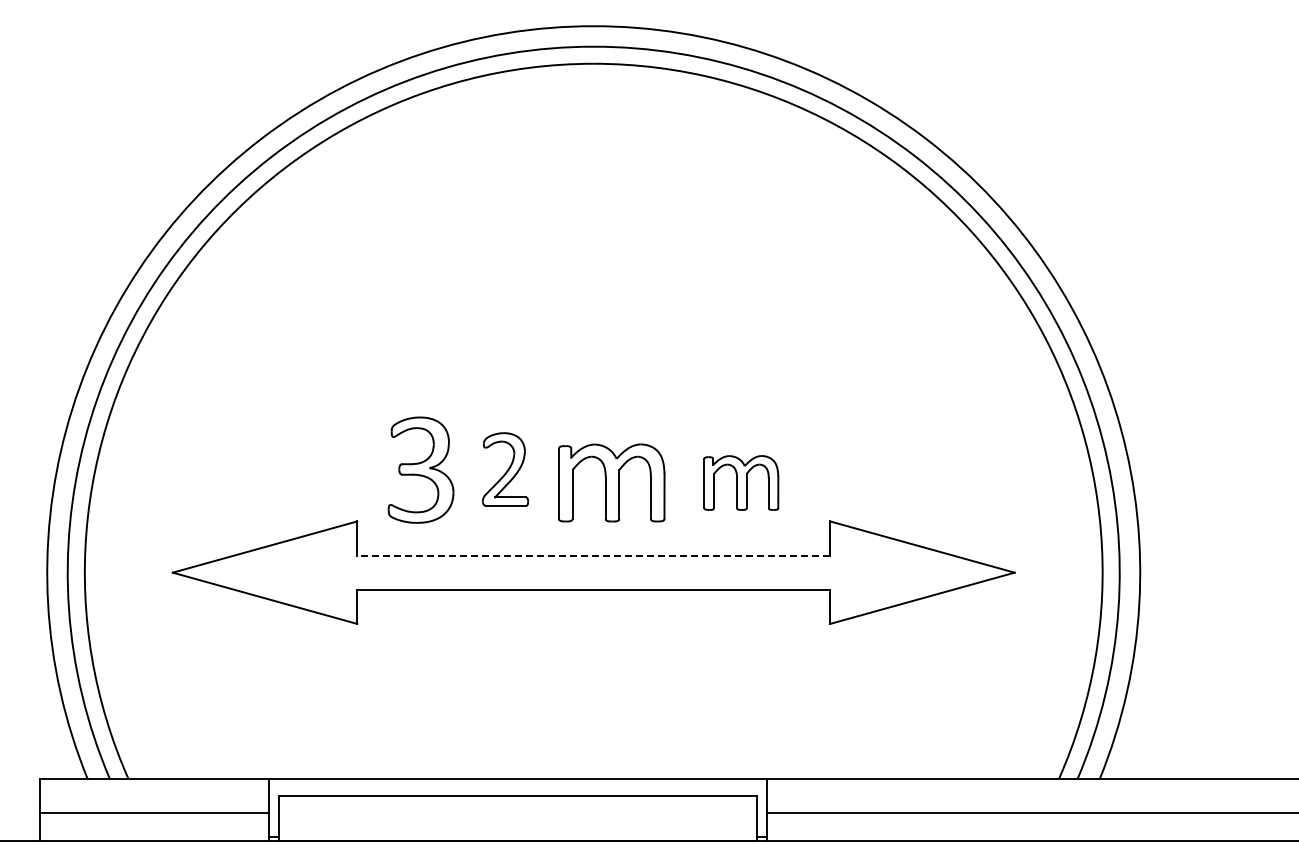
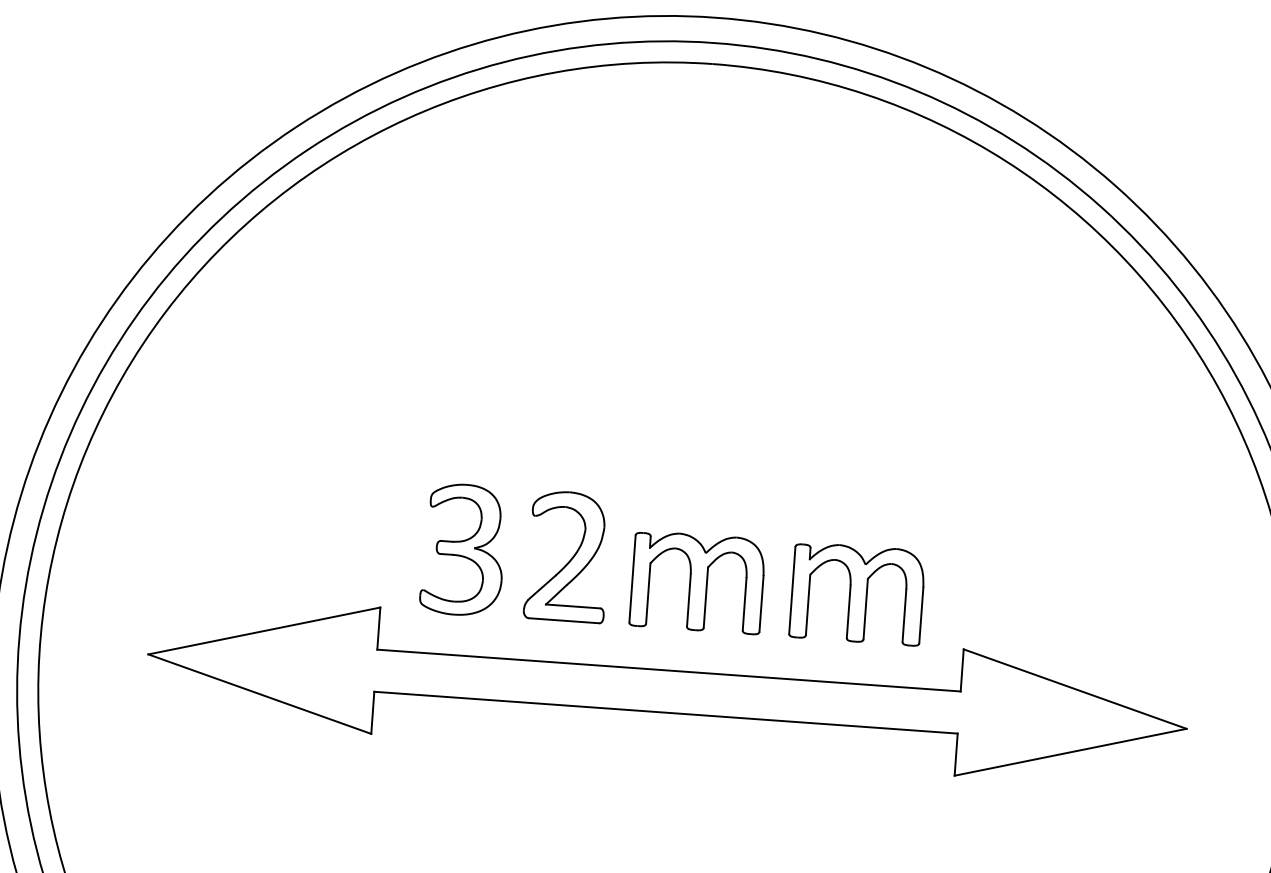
part: (505, 469) -> (567, 556), size x1.43
part: (741, 482) -> (857, 593), size x1.43
line: (593, 555) -> (668, 670), dashed -> solid

